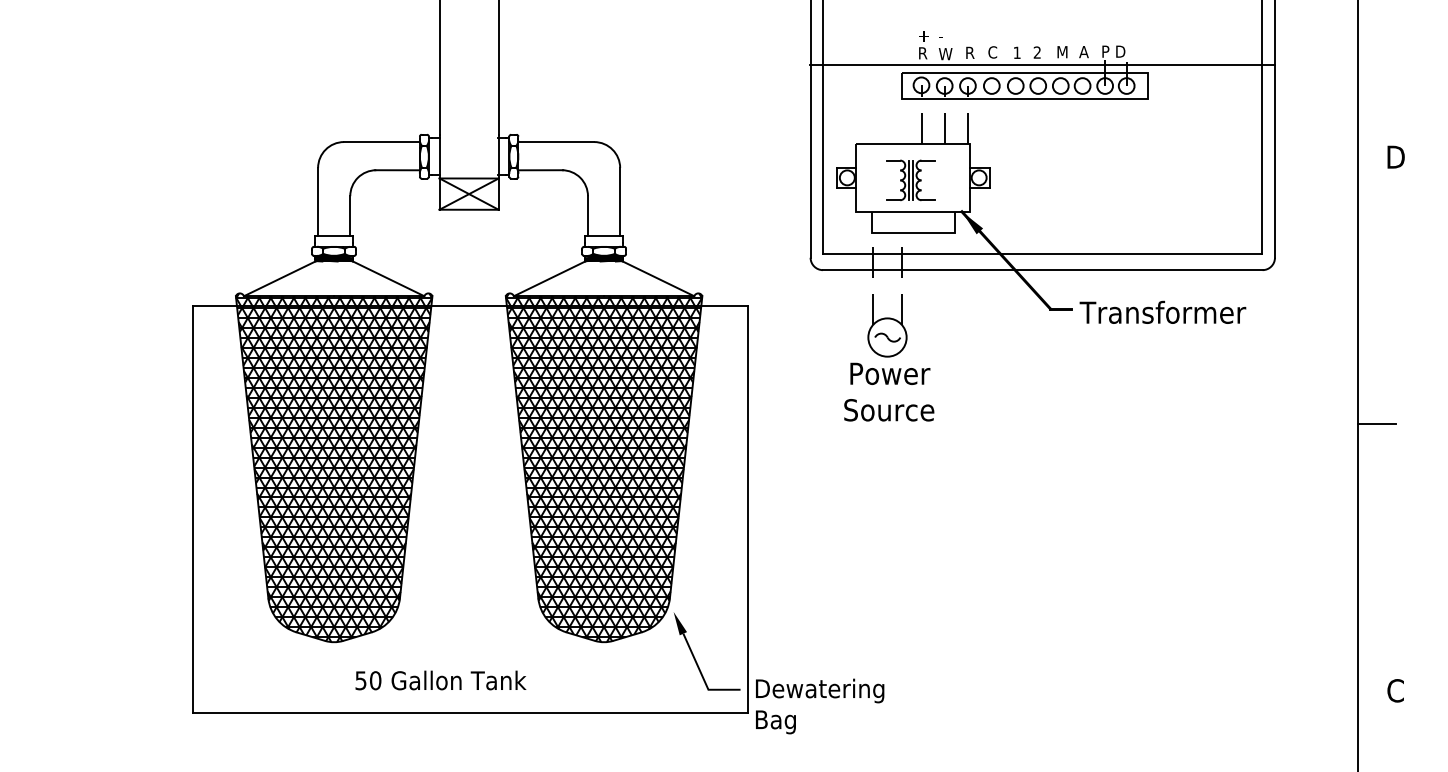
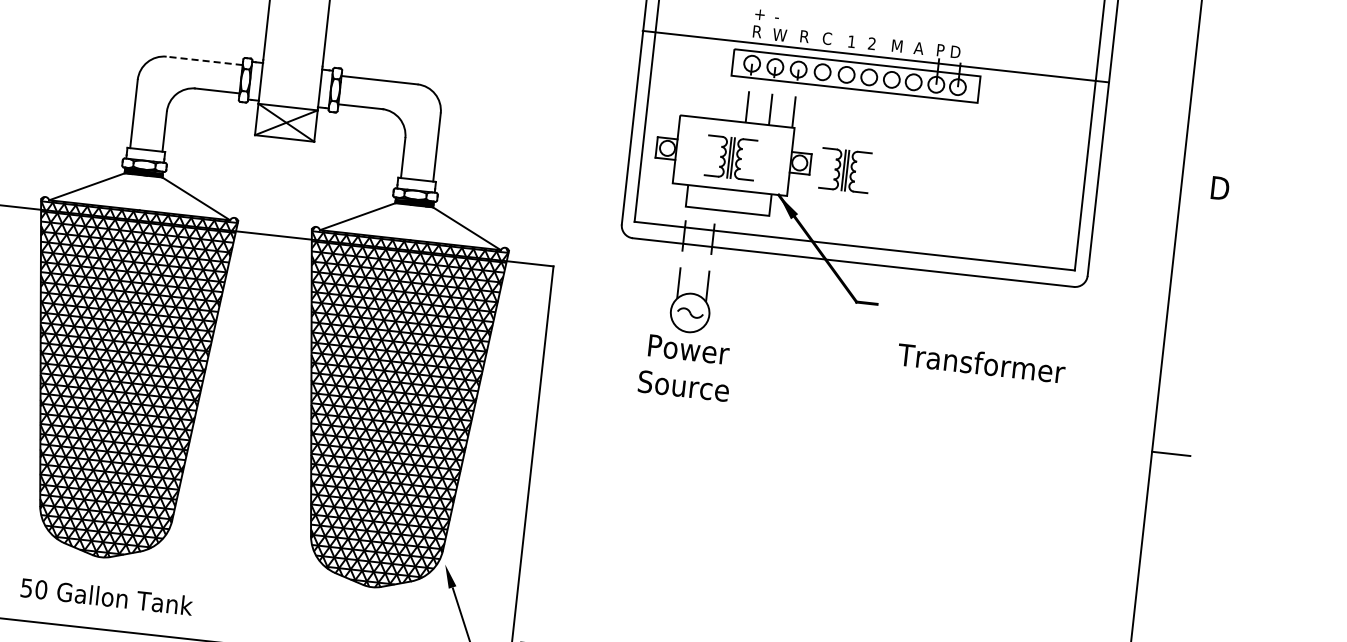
line: (381, 142) -> (204, 61), solid -> dashed
part: (1024, 180) -> (844, 170), added
text: (1162, 311) -> (981, 362), moved
text: (440, 680) -> (106, 596), moved

